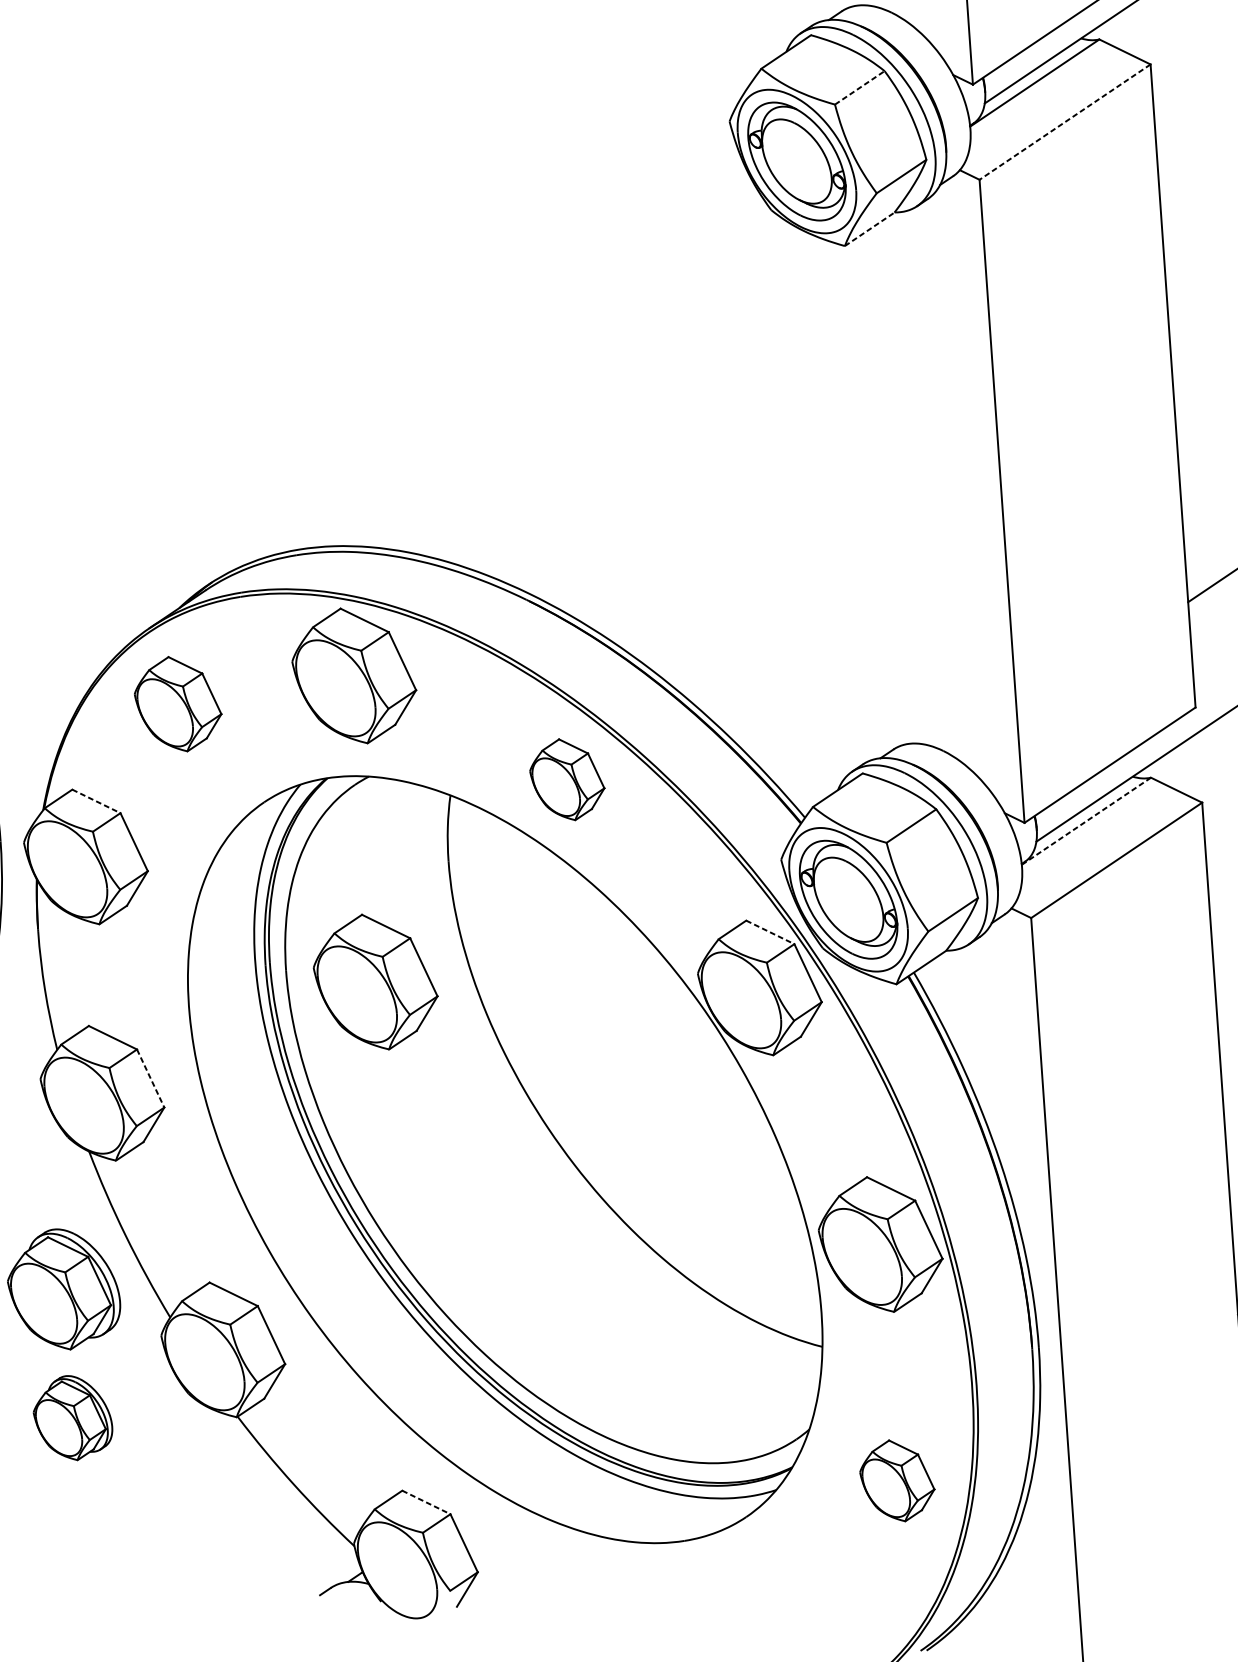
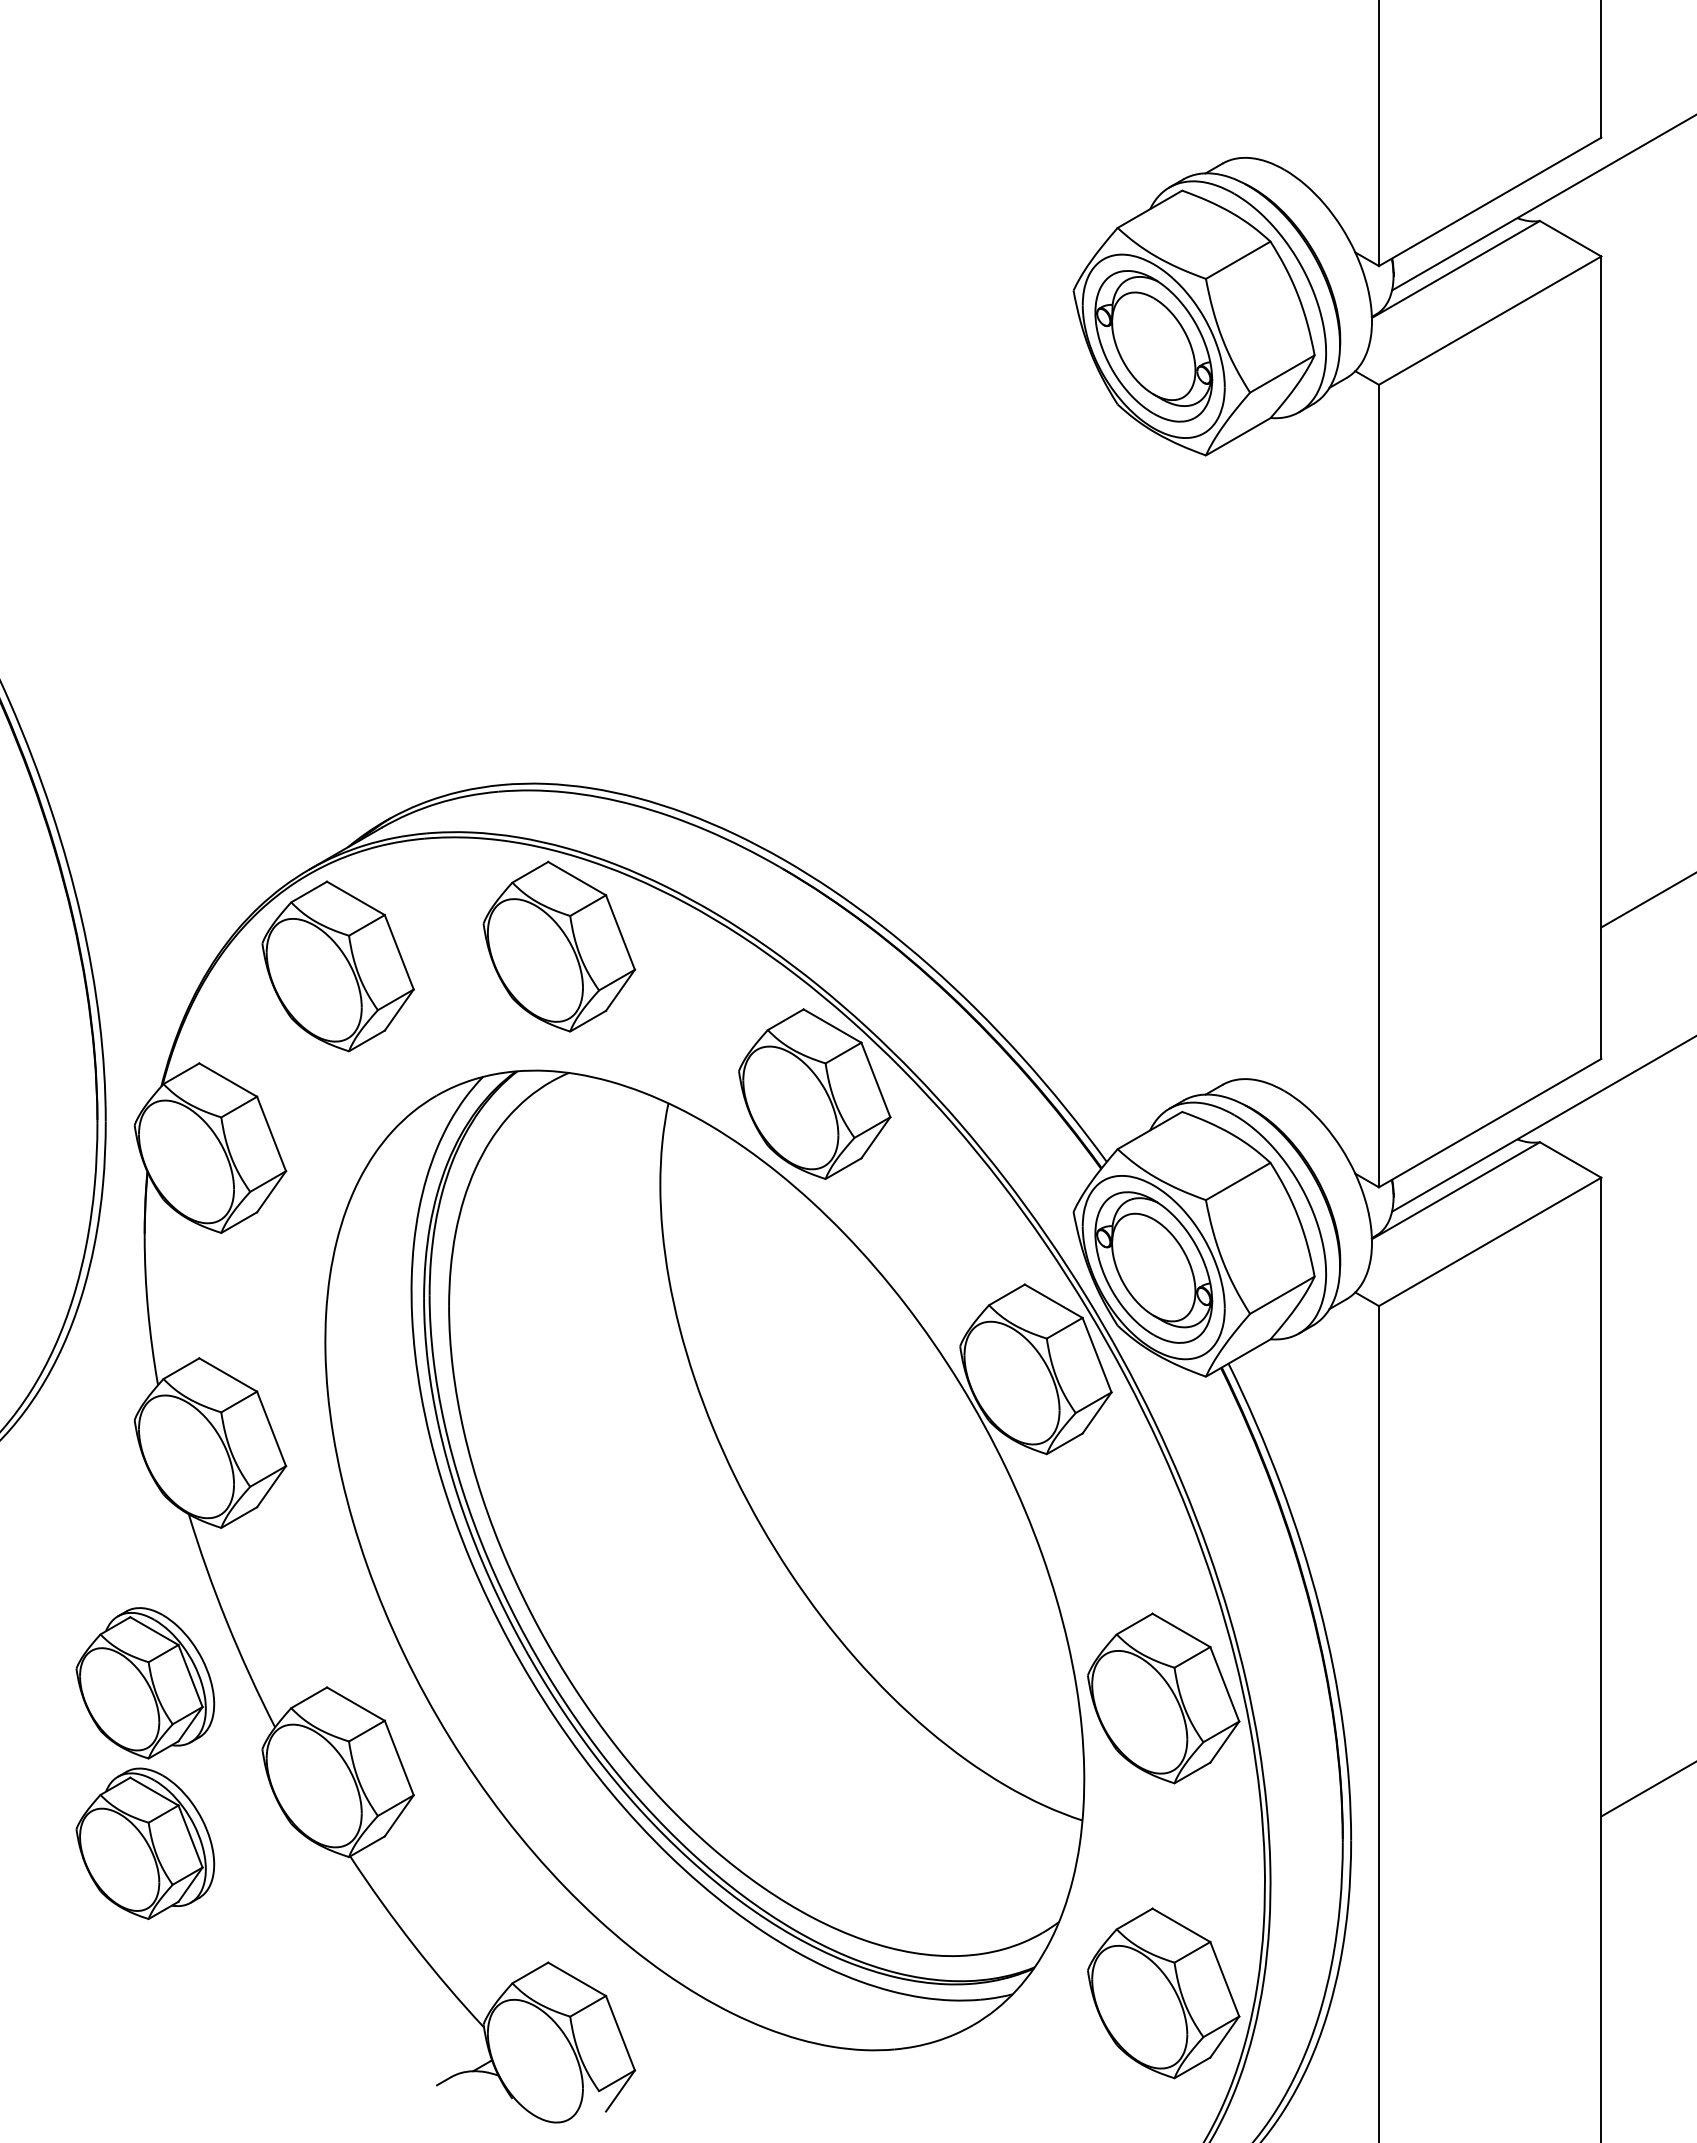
line: (860, 88) -> (1238, 260), dashed -> solid
line: (1064, 122) -> (1489, 320), dashed -> solid
line: (869, 229) -> (1238, 436), dashed -> solid
part: (177, 704) -> (337, 966), size x1.43
part: (566, 779) -> (814, 1093), size x1.67
line: (96, 801) -> (228, 1080), dashed -> solid
line: (1086, 821) -> (1455, 1190), dashed -> solid
line: (770, 932) -> (1054, 1301), dashed -> solid
part: (374, 981) -> (558, 1328), removed
line: (150, 1078) -> (271, 1428), dashed -> solid
part: (72, 1417) -> (145, 1843), size x1.43
part: (897, 1480) -> (1163, 1993), size x1.67
line: (426, 1502) -> (577, 1979), dashed -> solid

